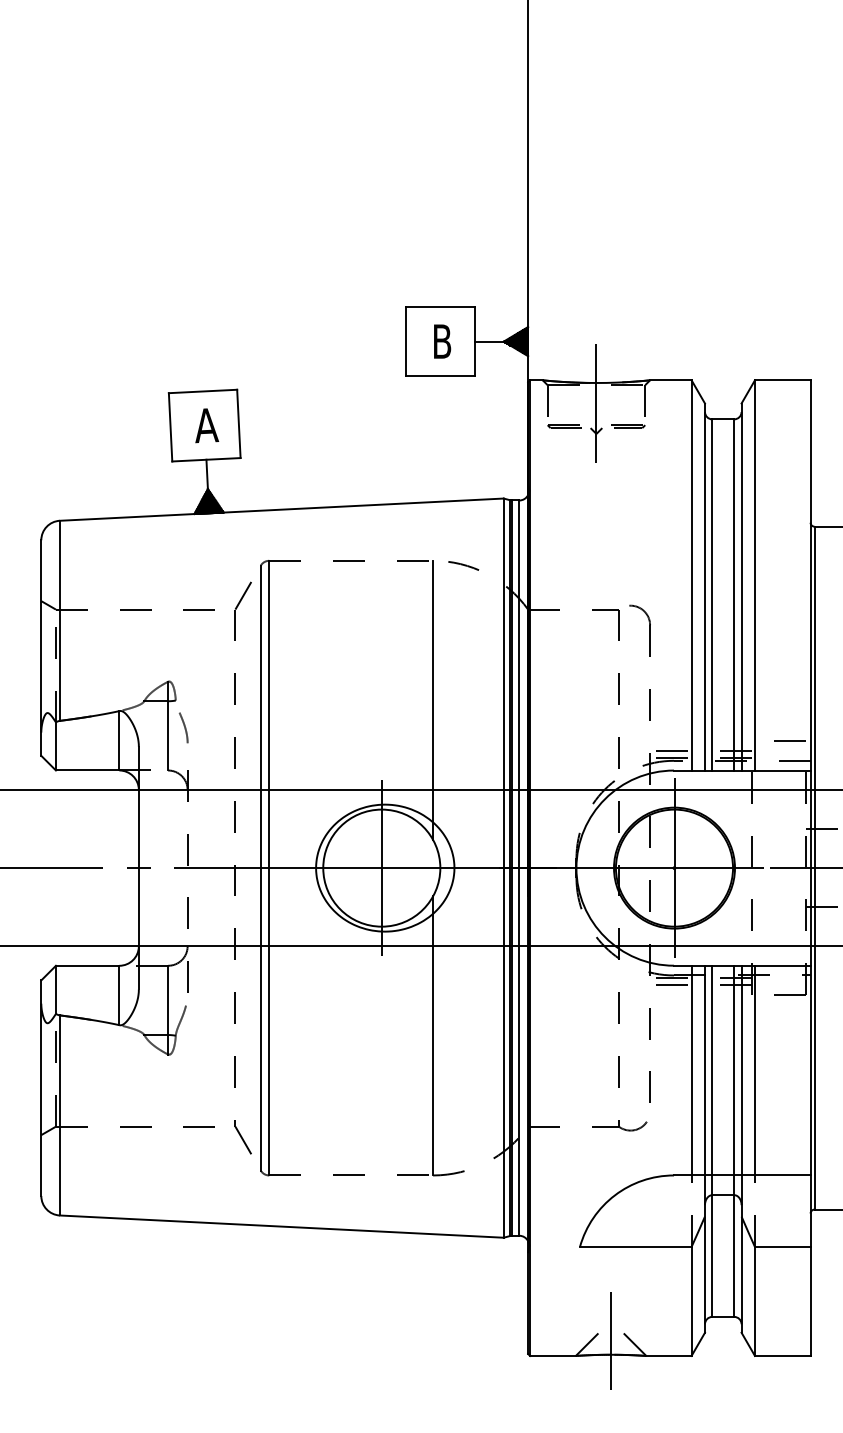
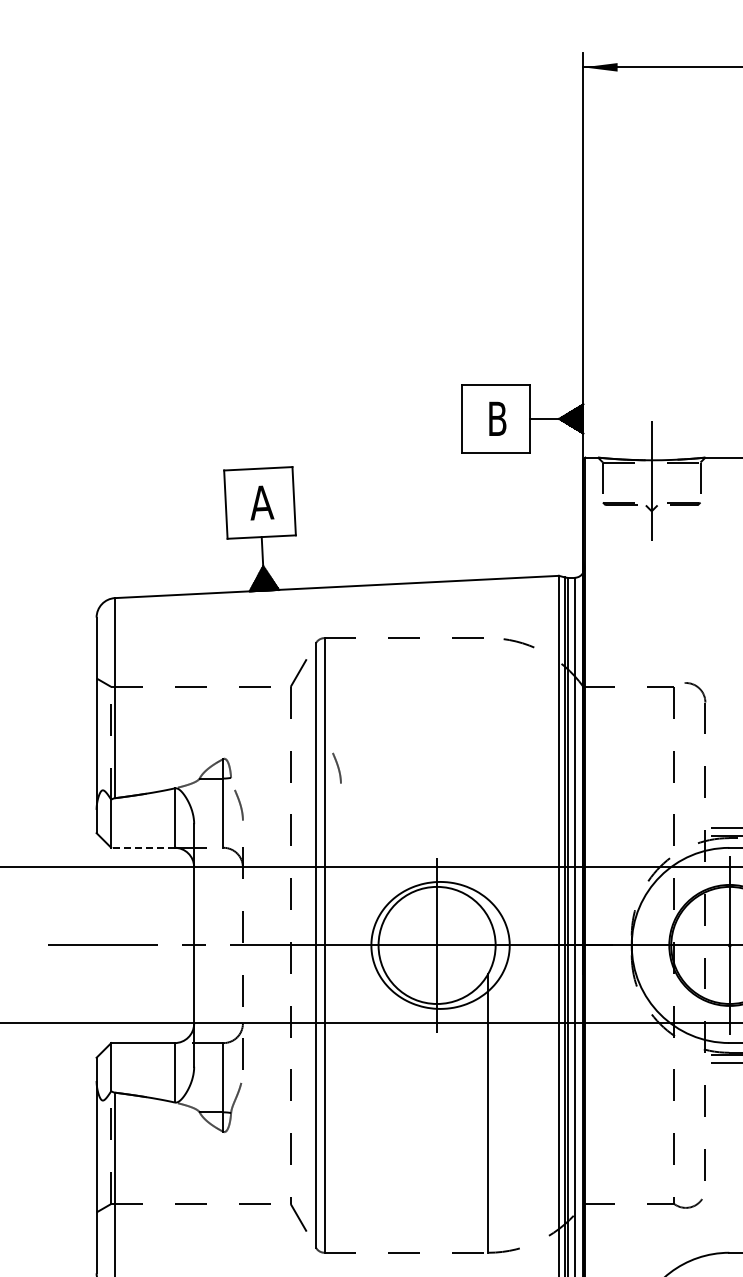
curve: (281, 689) -> (336, 766), added
line: (433, 699) -> (488, 776), removed
line: (87, 770) -> (142, 847), solid -> dashed

